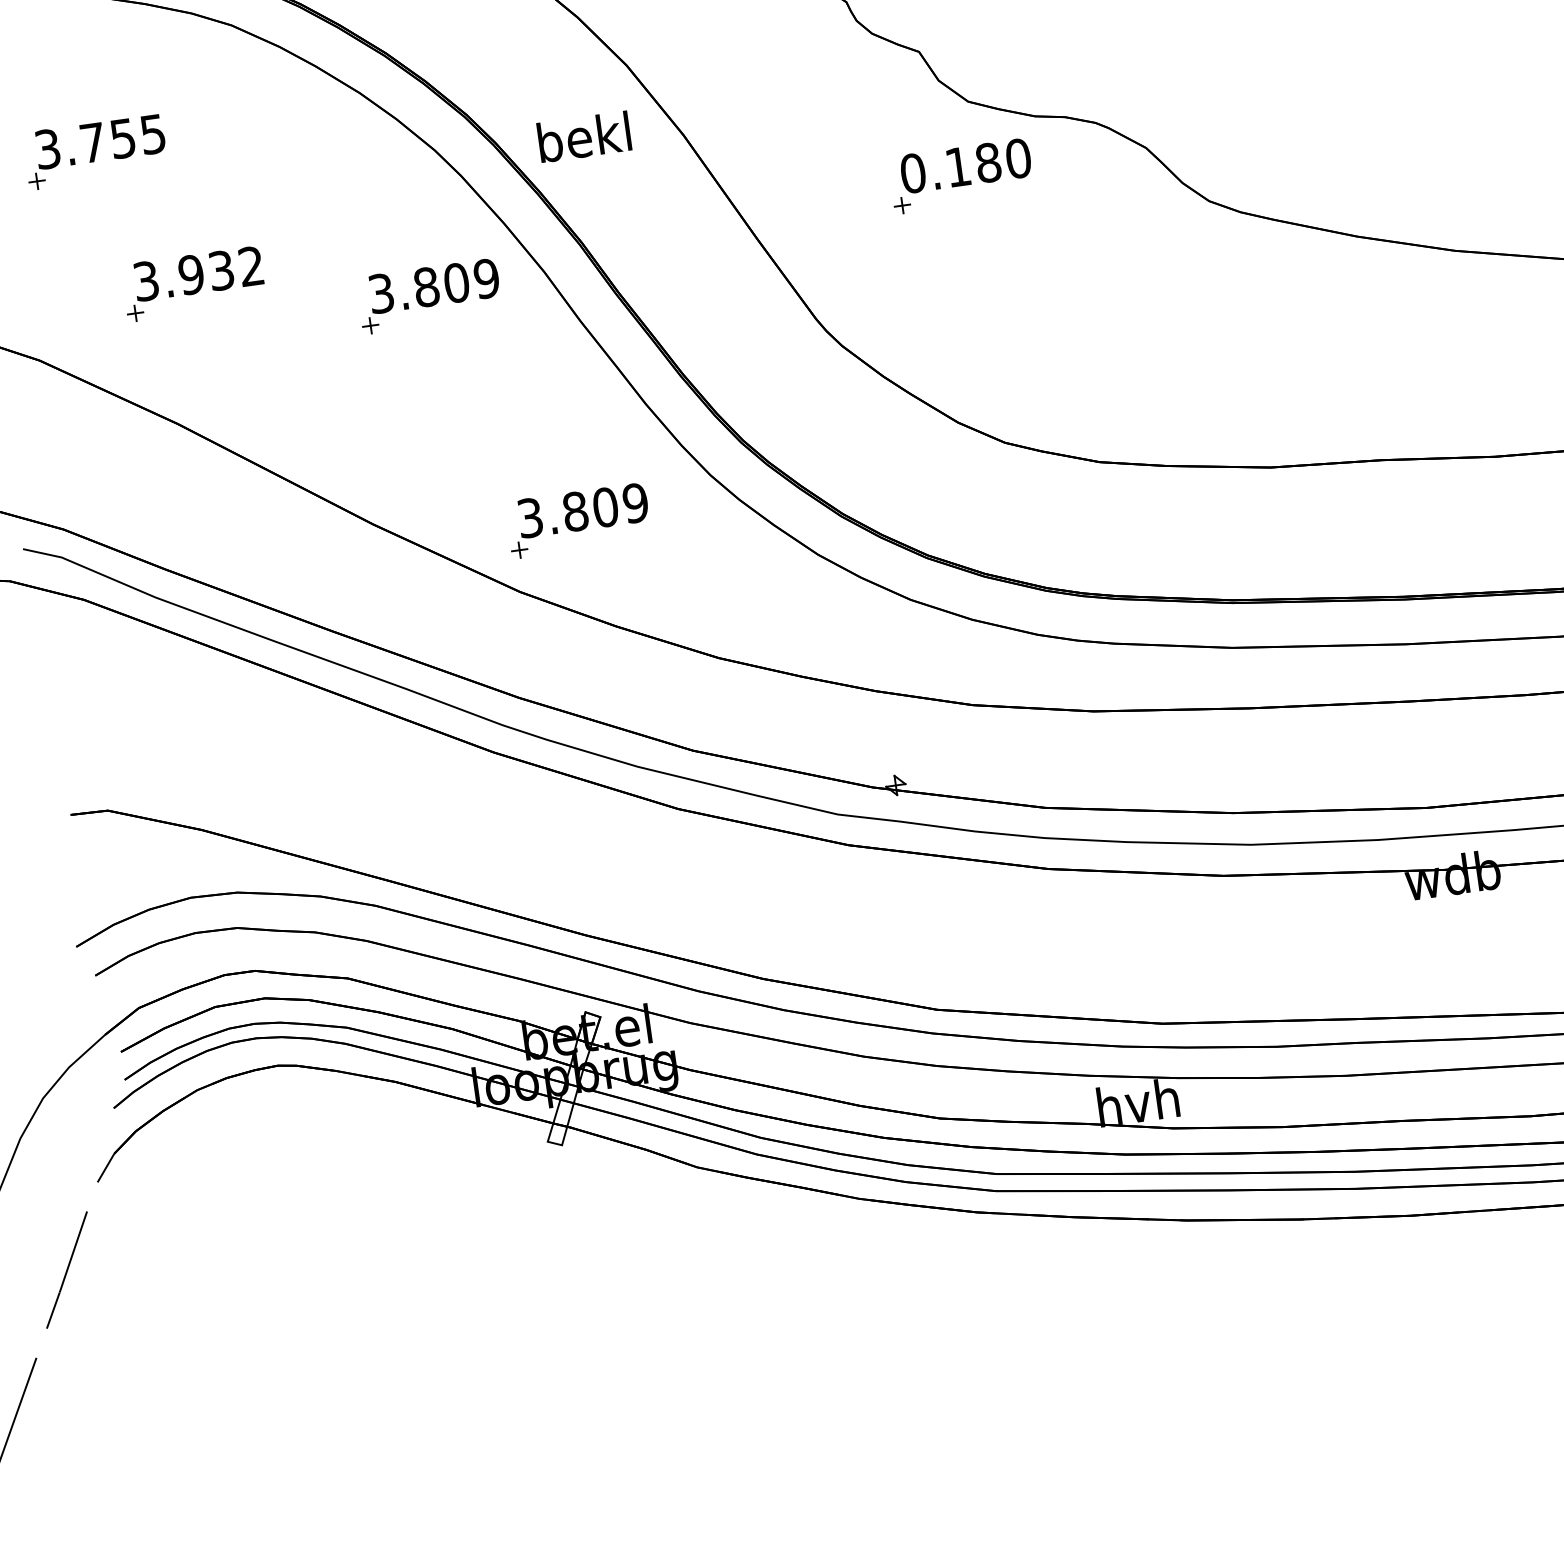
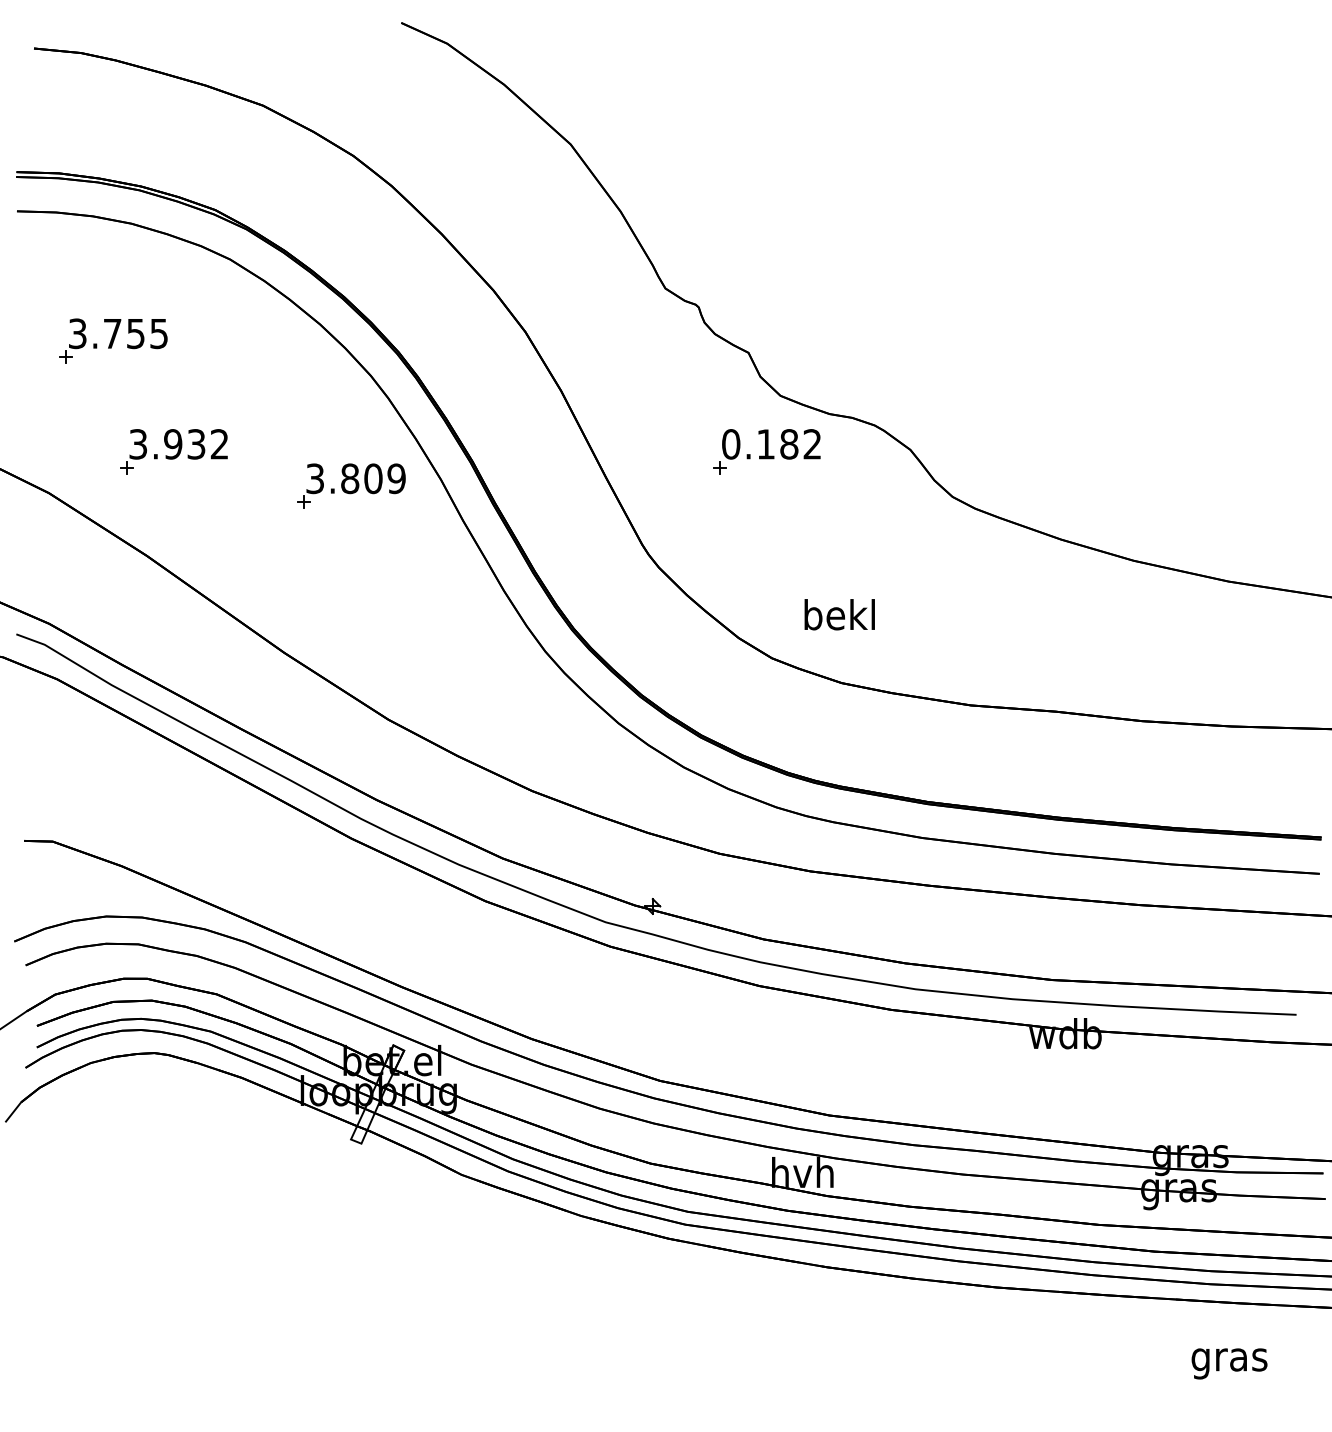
text: (583, 136) -> (839, 614), moved
text: (1018, 158) -> (812, 444), 0.180 -> 0.182
part: (578, 520) -> (440, 671), removed

